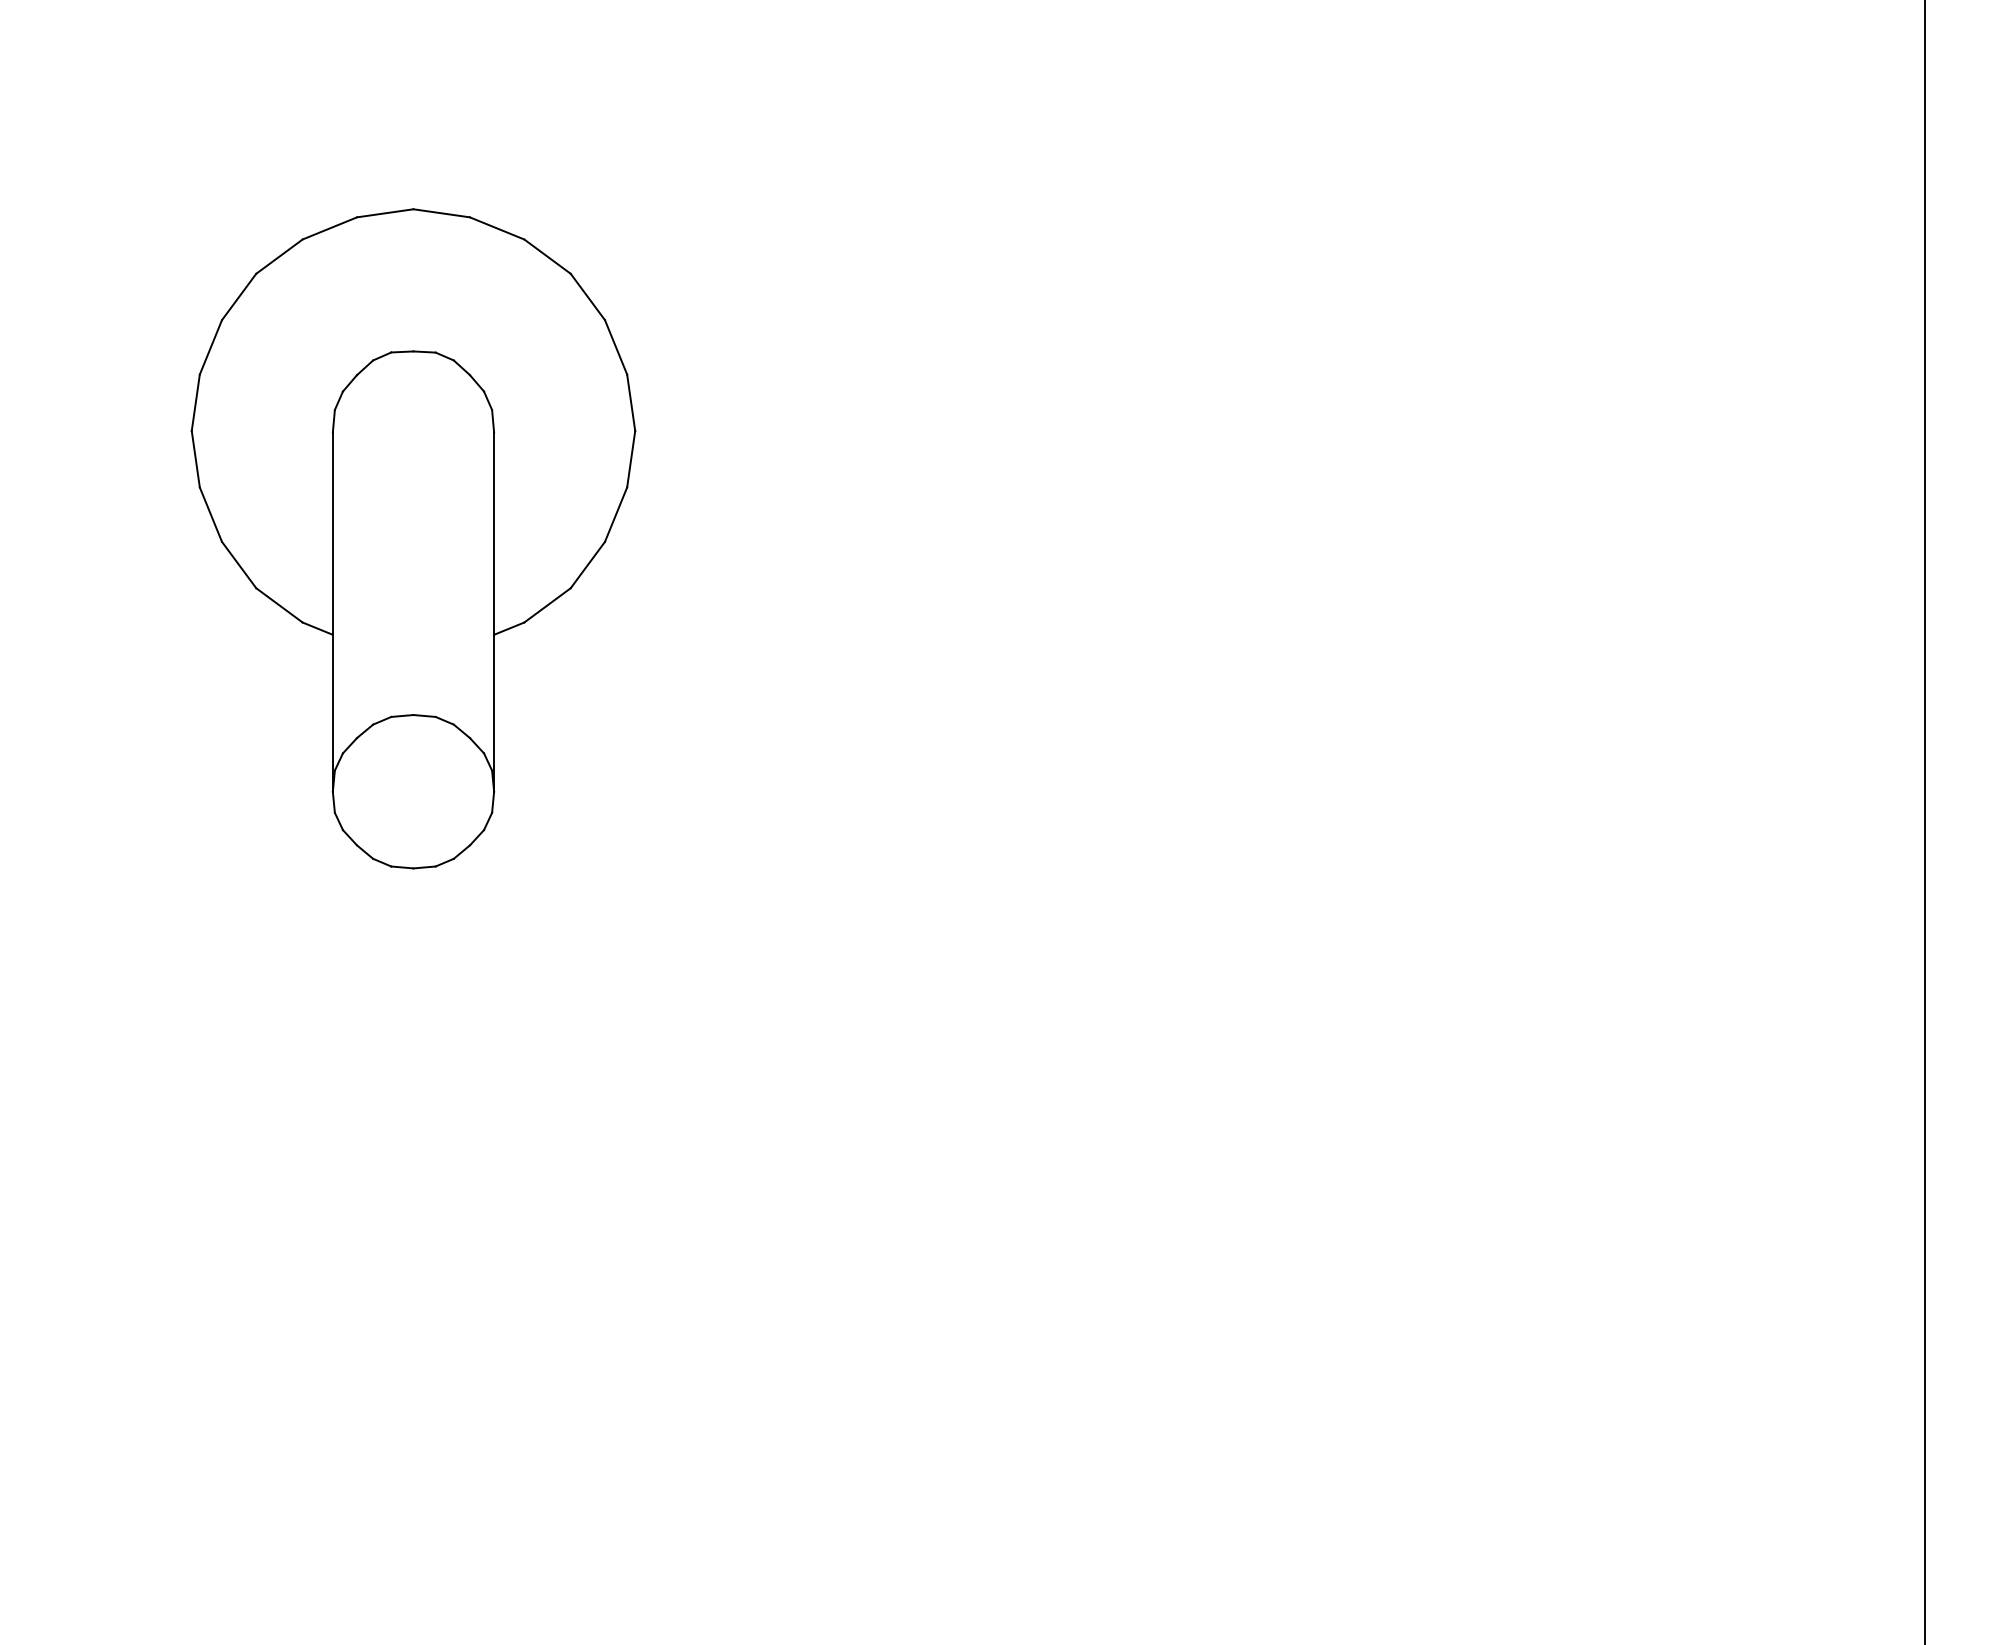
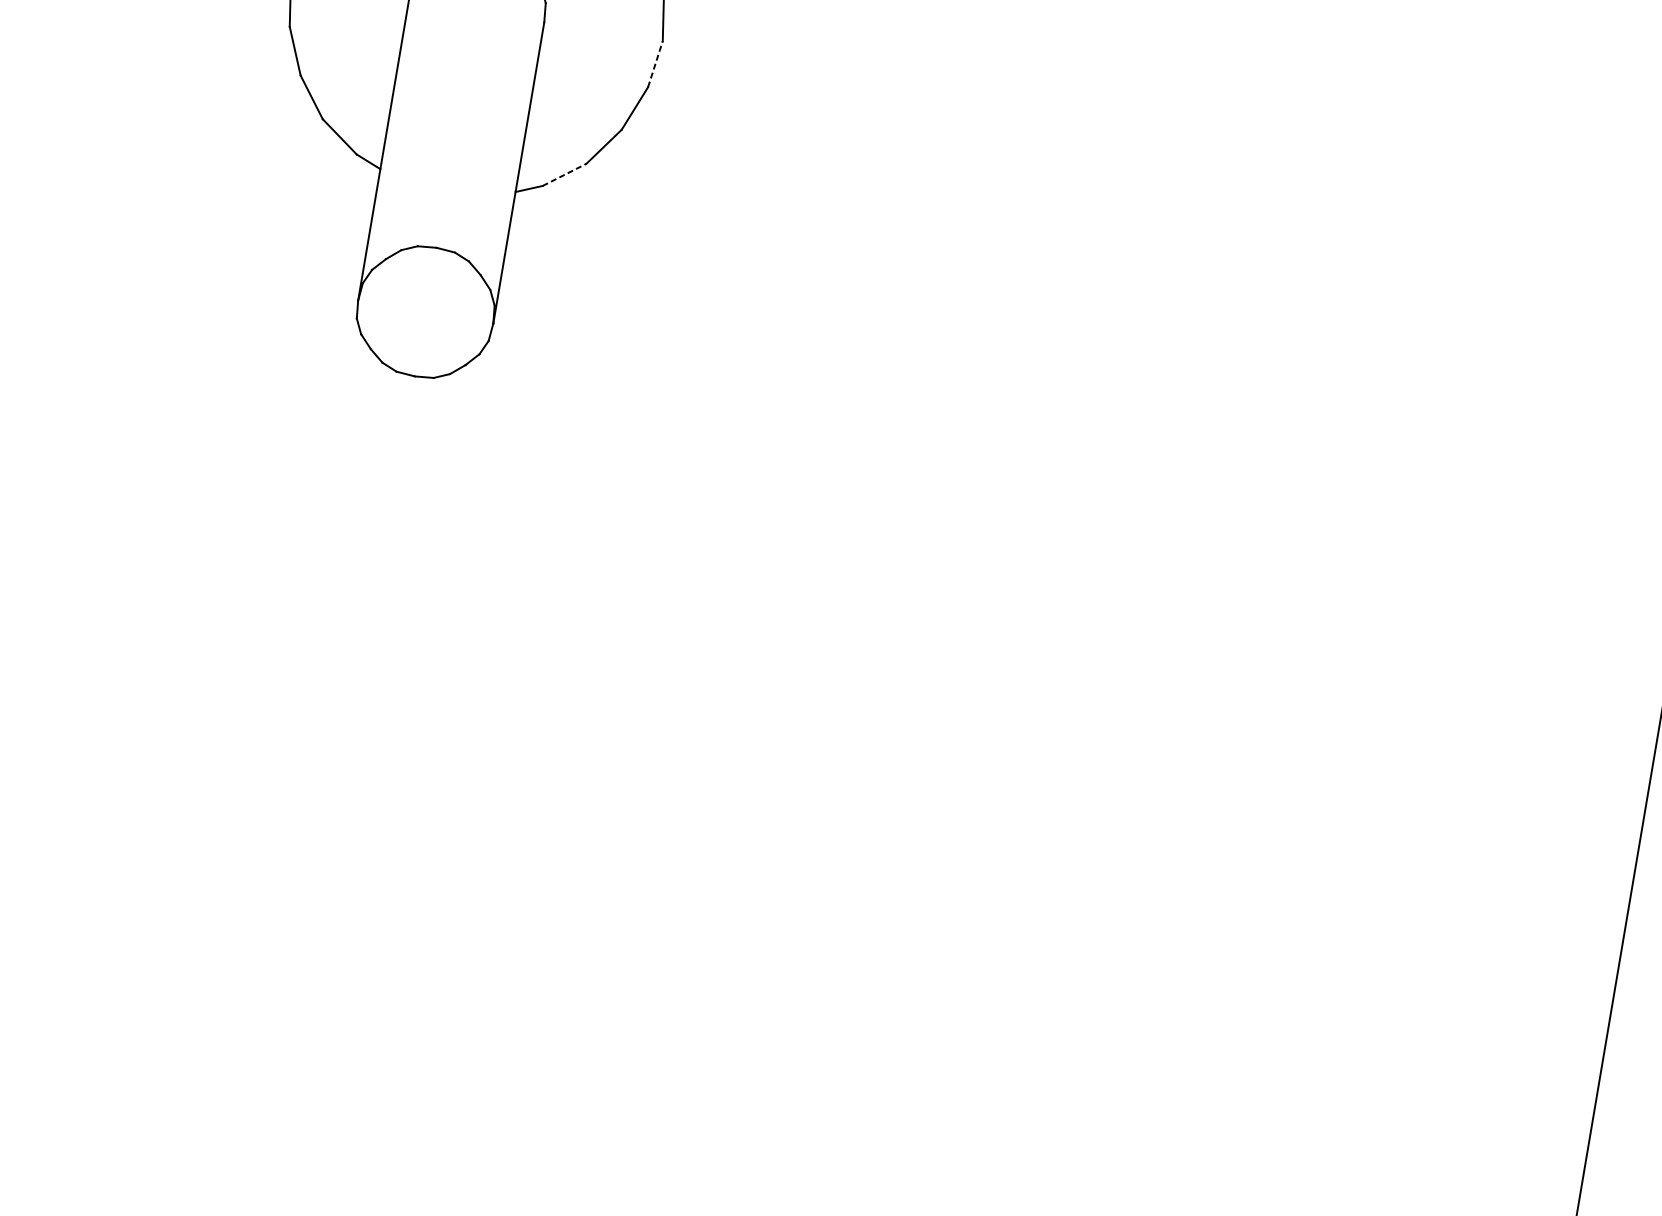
line: (631, 459) -> (655, 64), solid -> dashed
line: (547, 605) -> (564, 174), solid -> dashed

